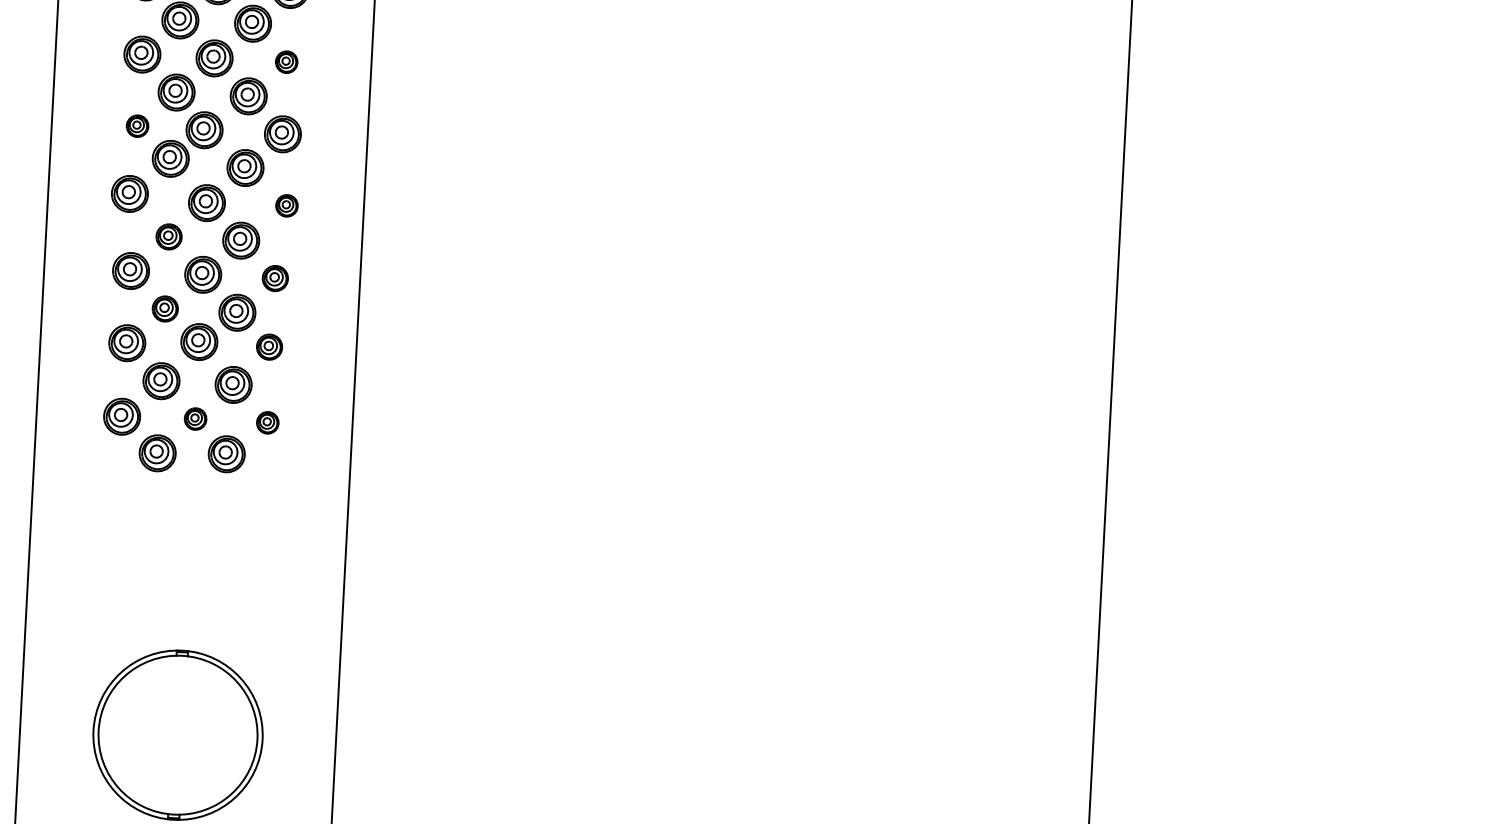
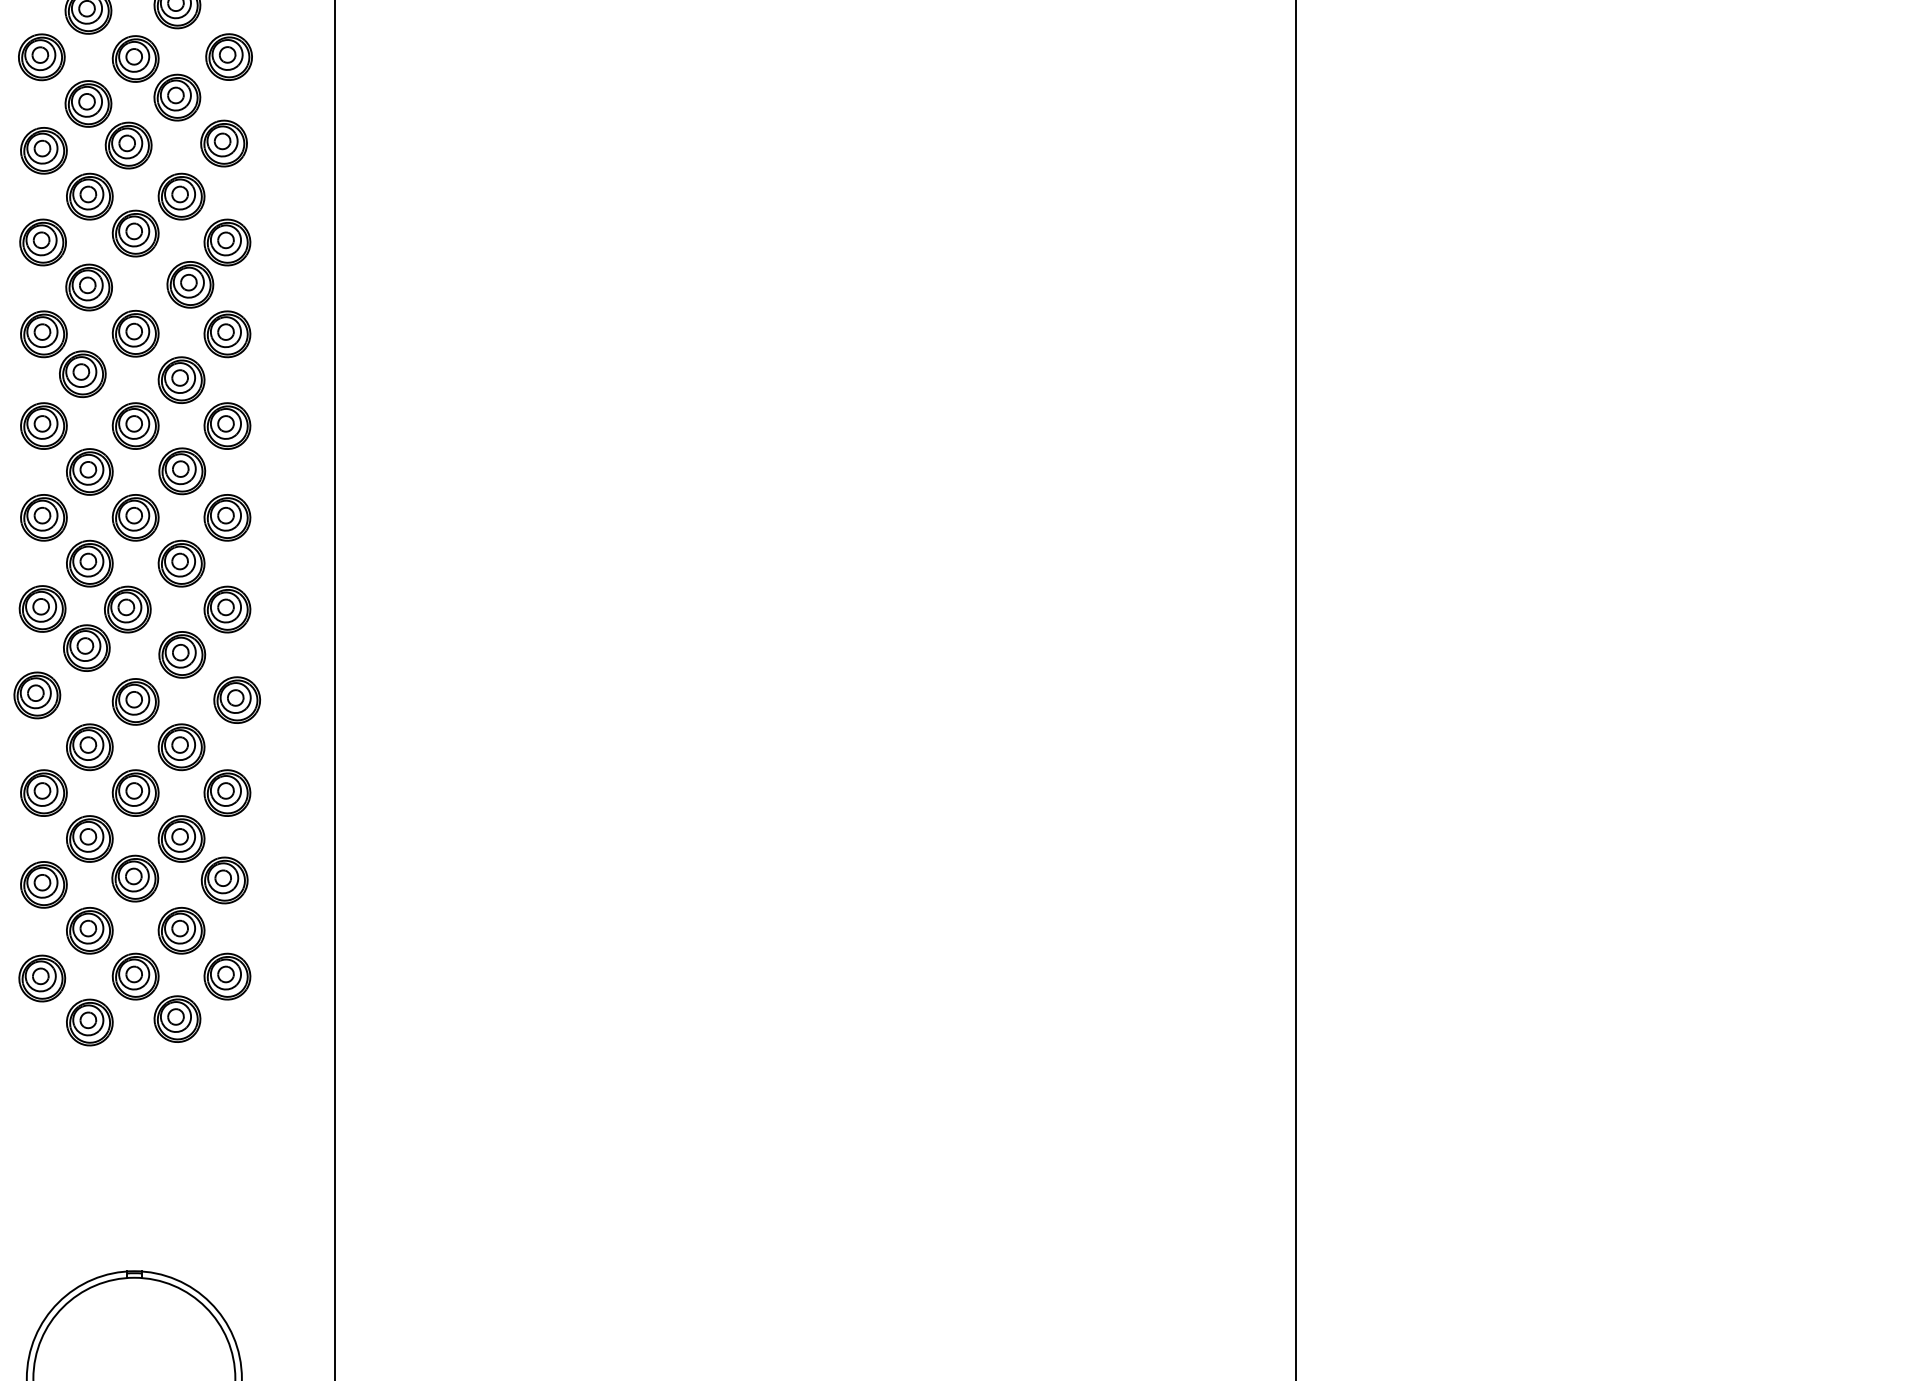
part: (286, 61) -> (227, 517), size x1.67
part: (137, 125) -> (42, 608), size x1.67
part: (287, 205) -> (237, 699), size x1.67
part: (168, 237) -> (89, 747), size x1.43
part: (275, 278) -> (227, 792), size x1.43
part: (165, 308) -> (89, 838), size x1.43
part: (269, 347) -> (224, 880), size x1.43
part: (195, 418) -> (135, 976), size x1.67
part: (267, 422) -> (227, 976), size x1.67

